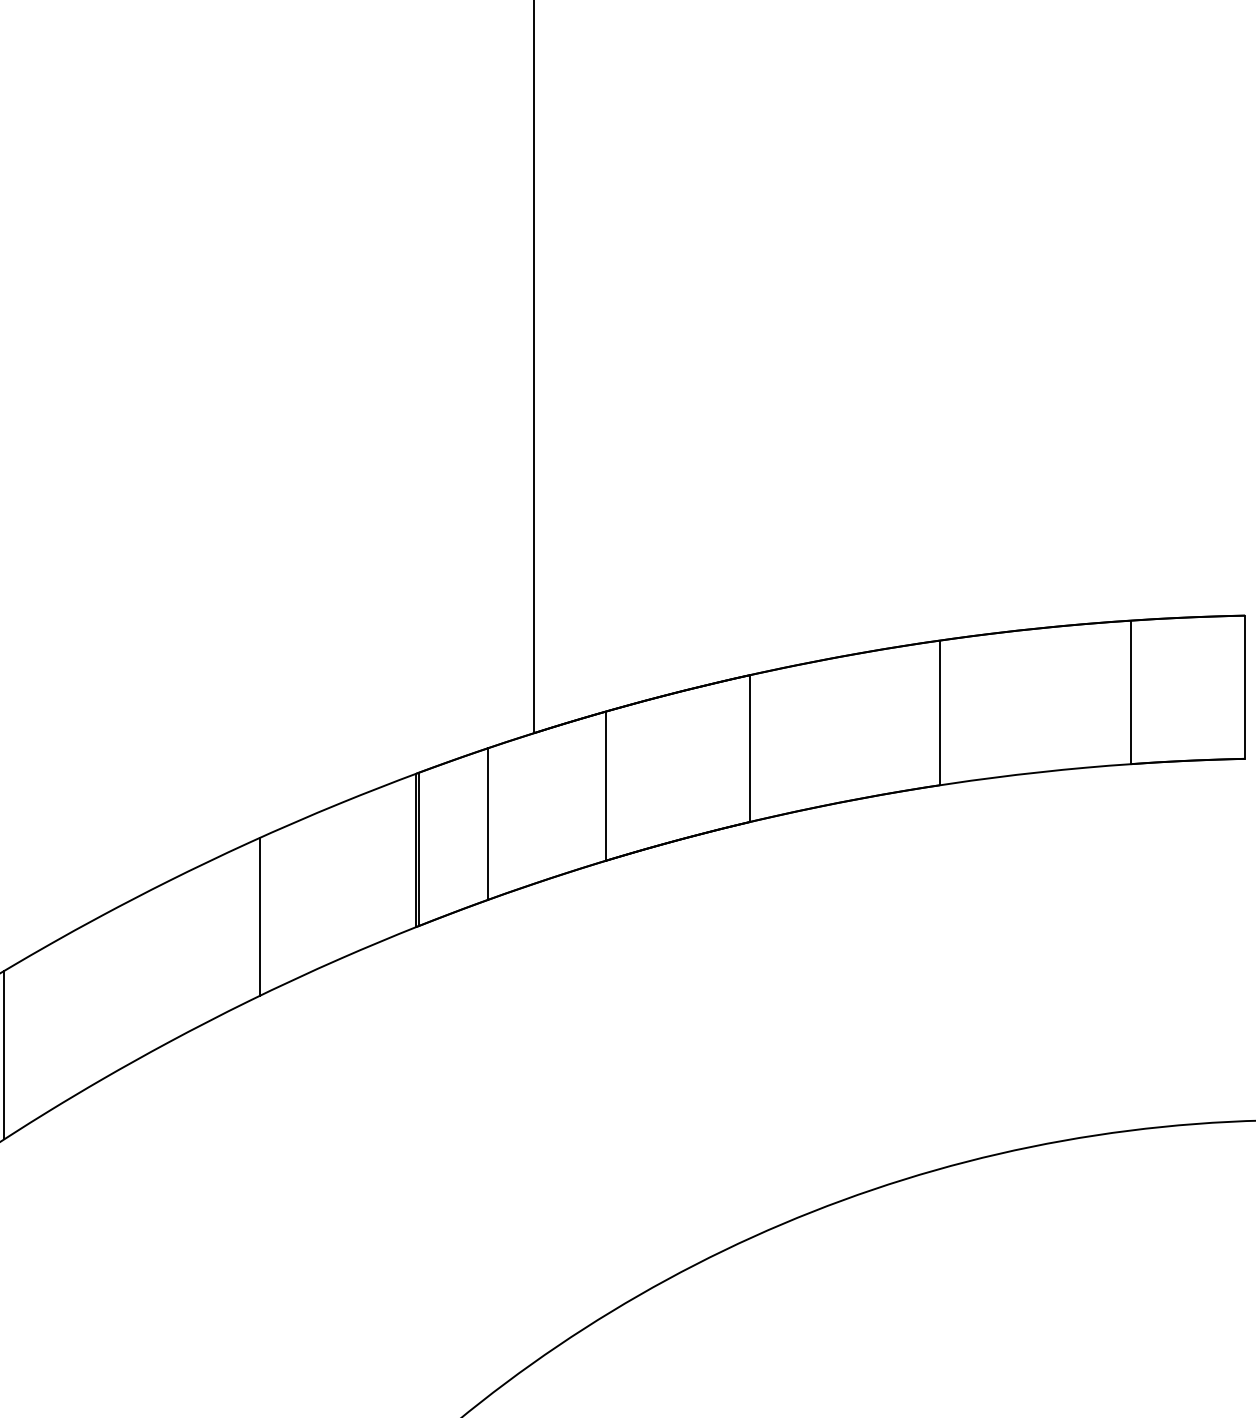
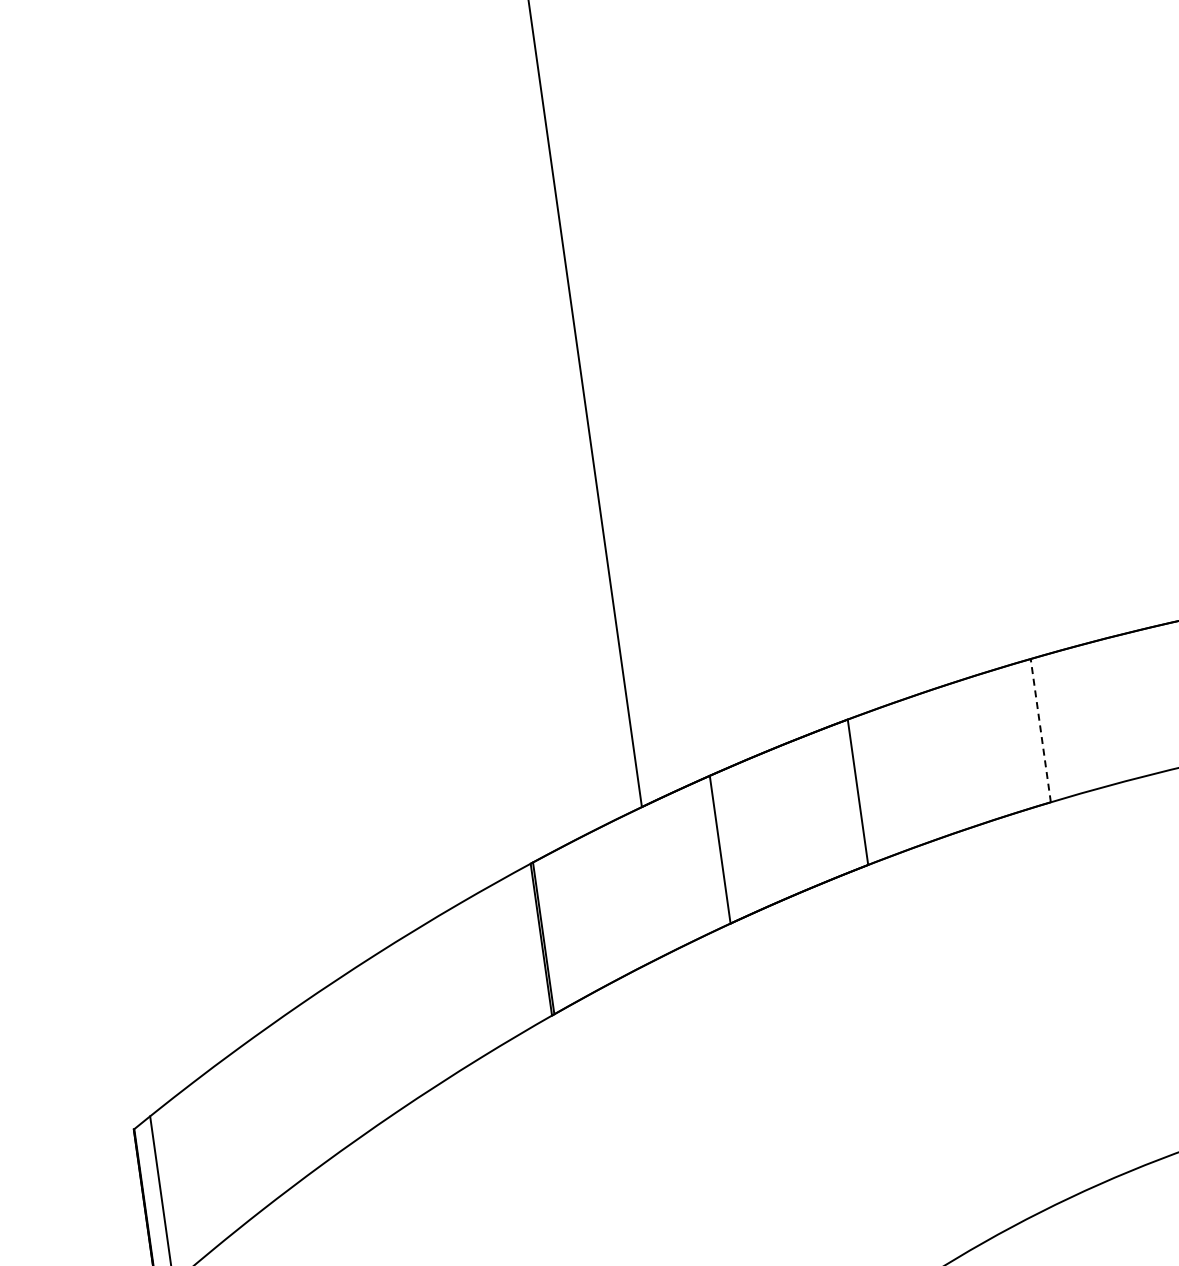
line: (939, 712) -> (1040, 730), solid -> dashed
line: (487, 823) -> (608, 903), removed
line: (259, 917) -> (395, 1027), removed

